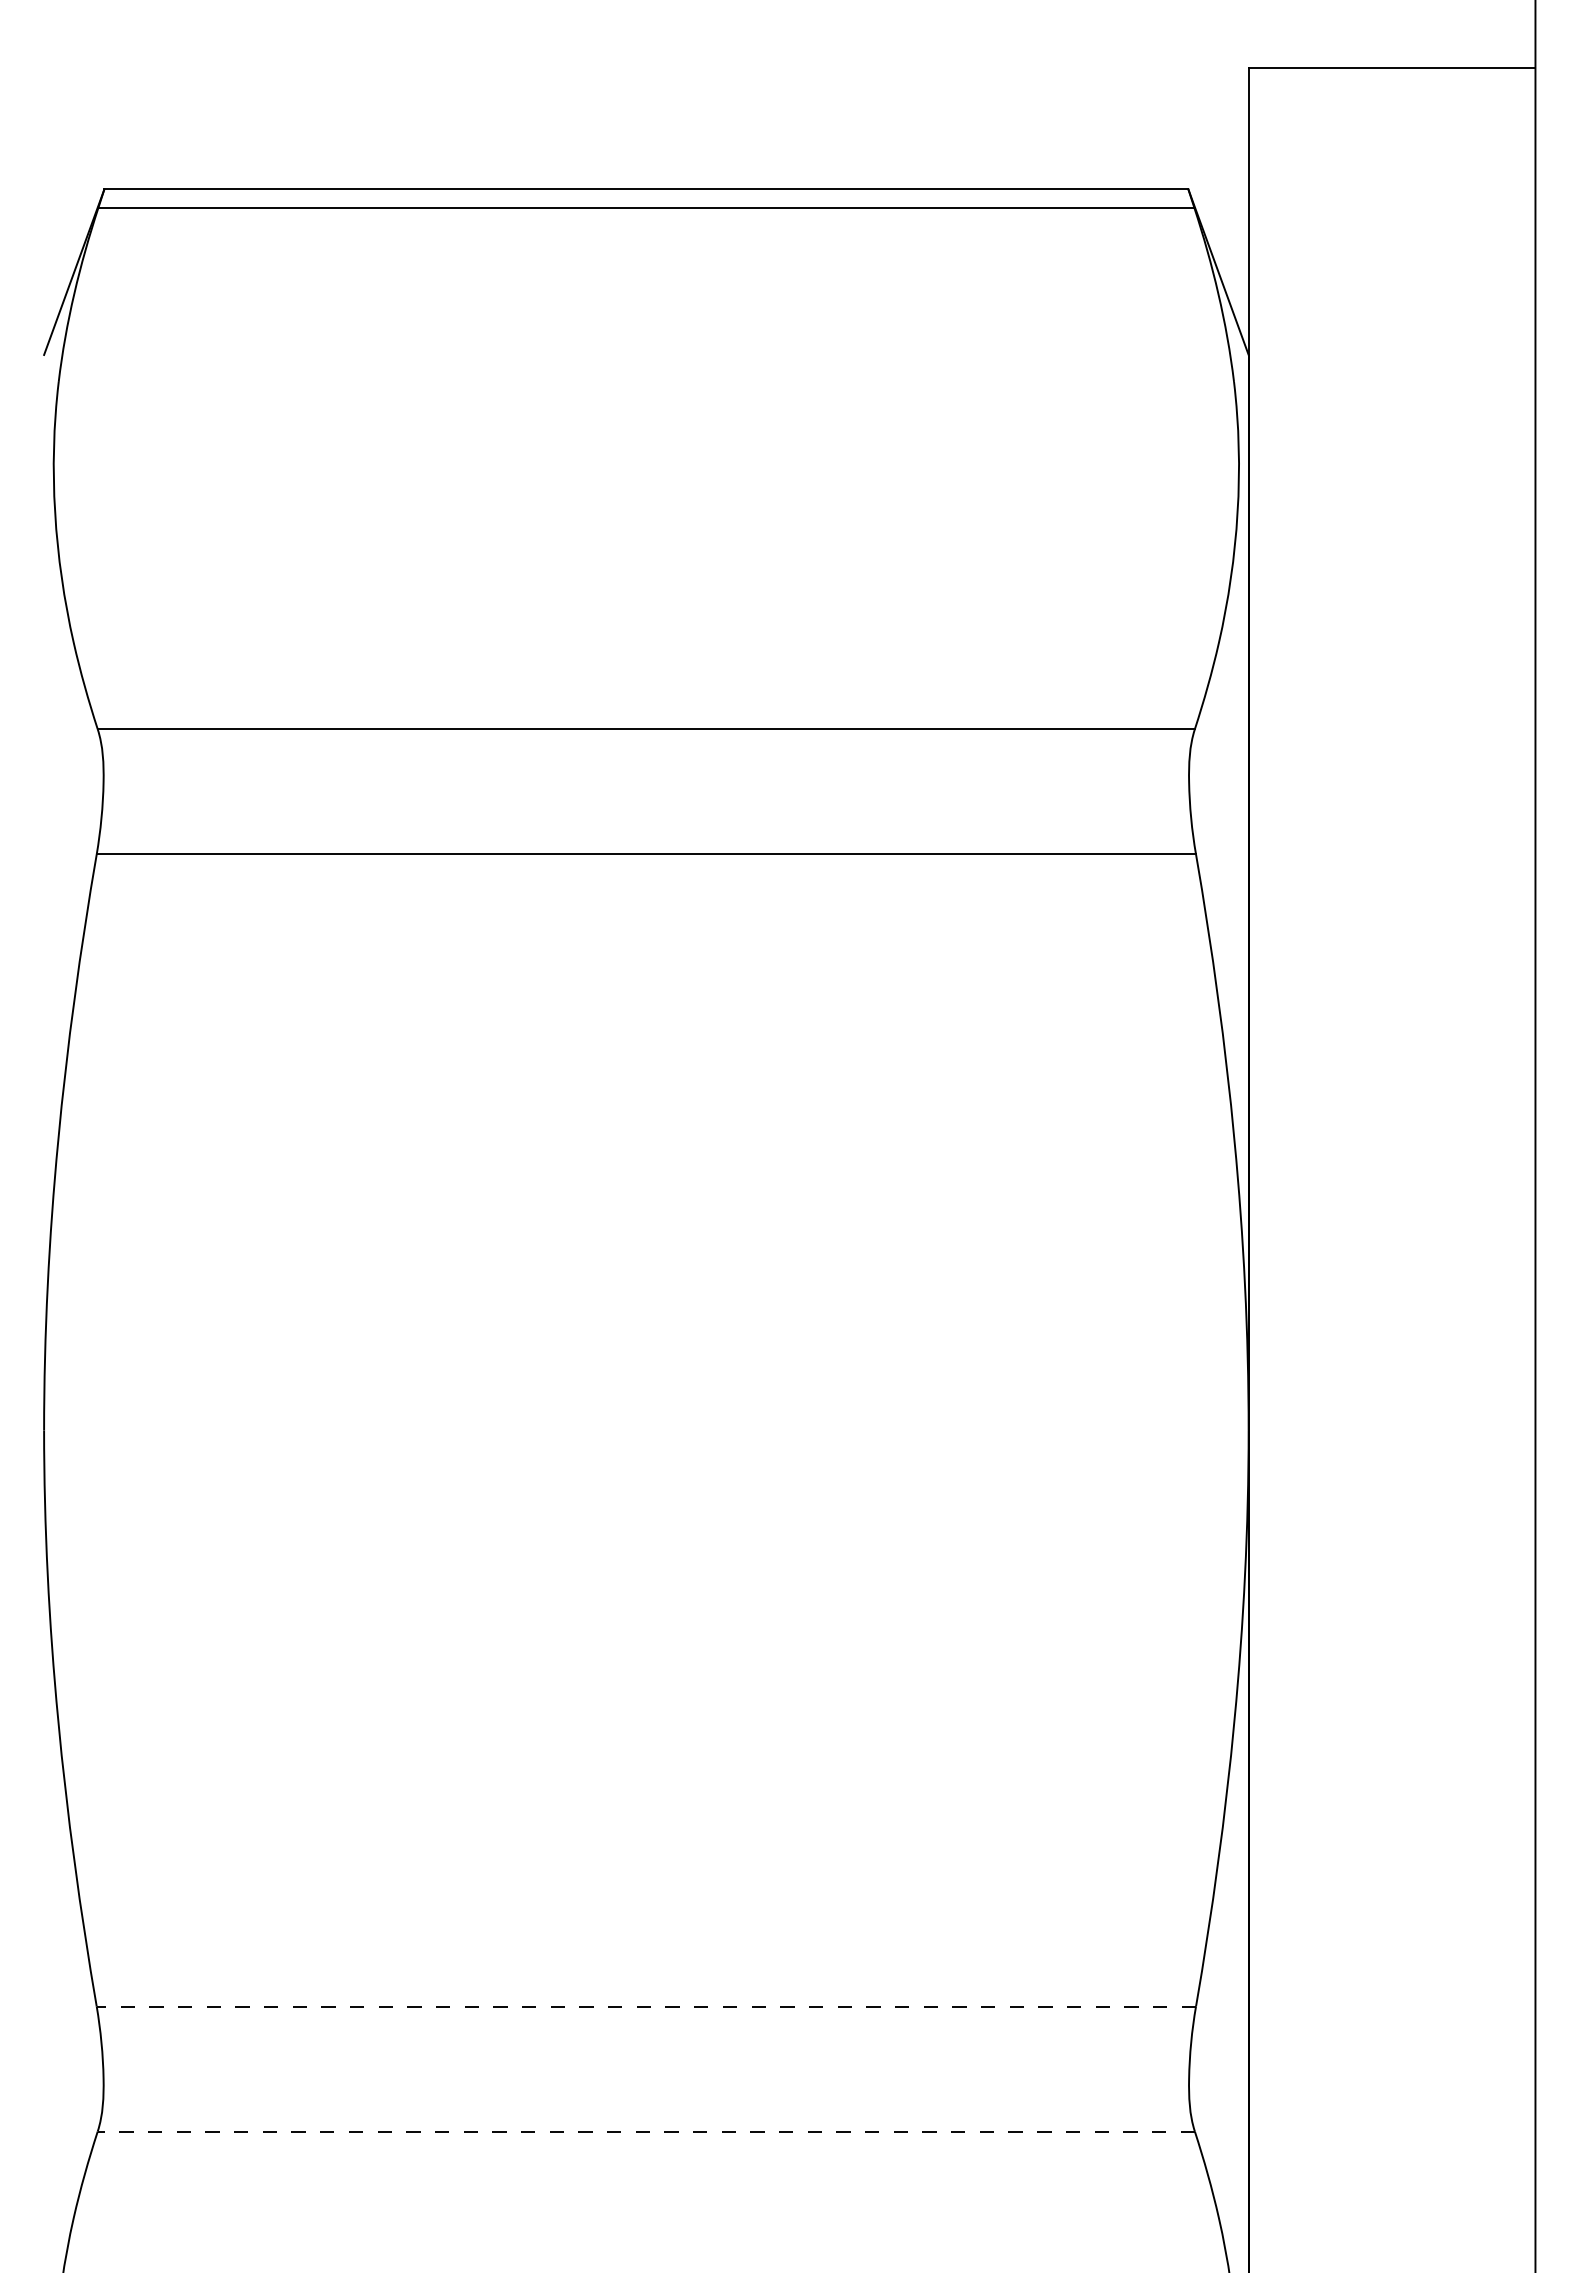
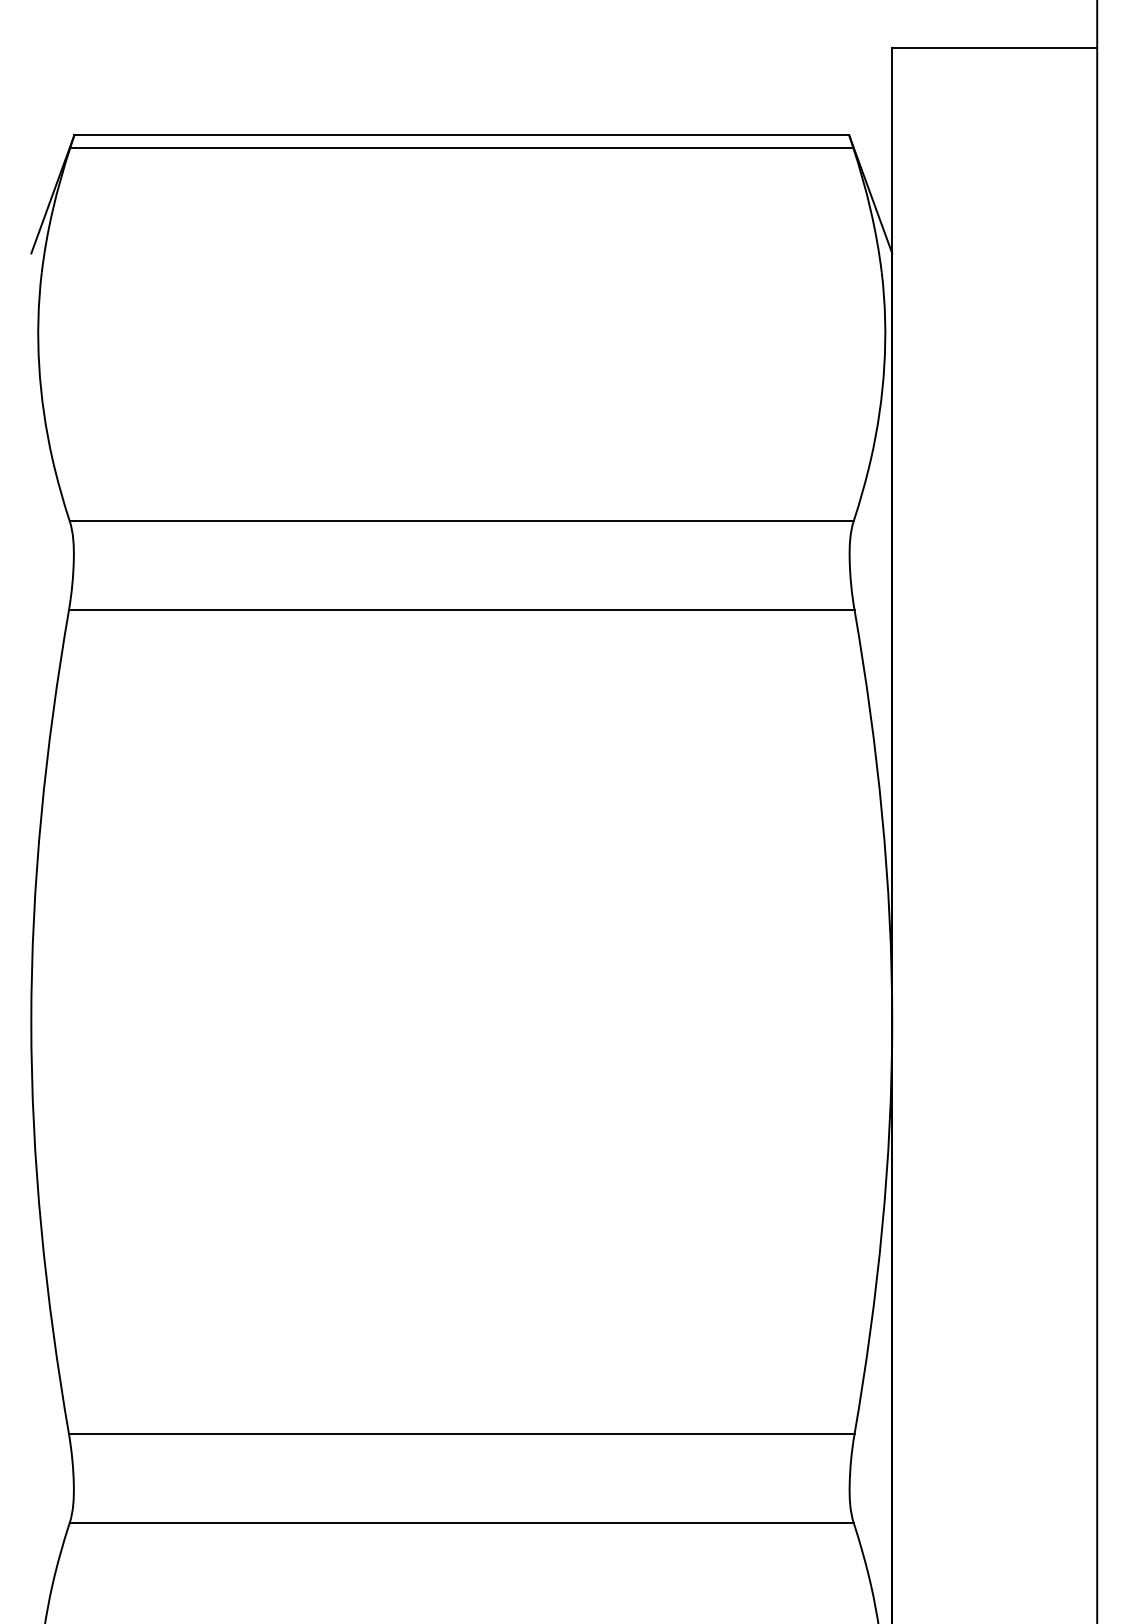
line: (646, 2006) -> (461, 1433), dashed -> solid
line: (646, 2131) -> (461, 1523), dashed -> solid

